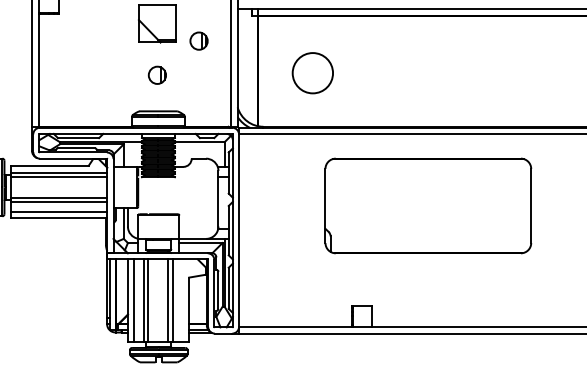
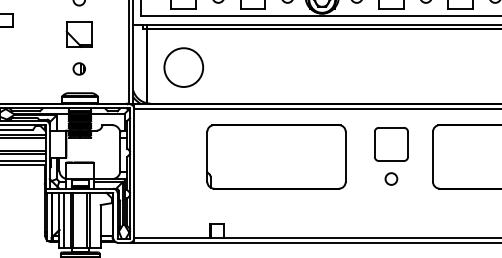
part: (197, 40) -> (106, 45), removed
circle: (312, 73) -> (183, 67), size x1.43
part: (428, 205) -> (276, 156), moved

